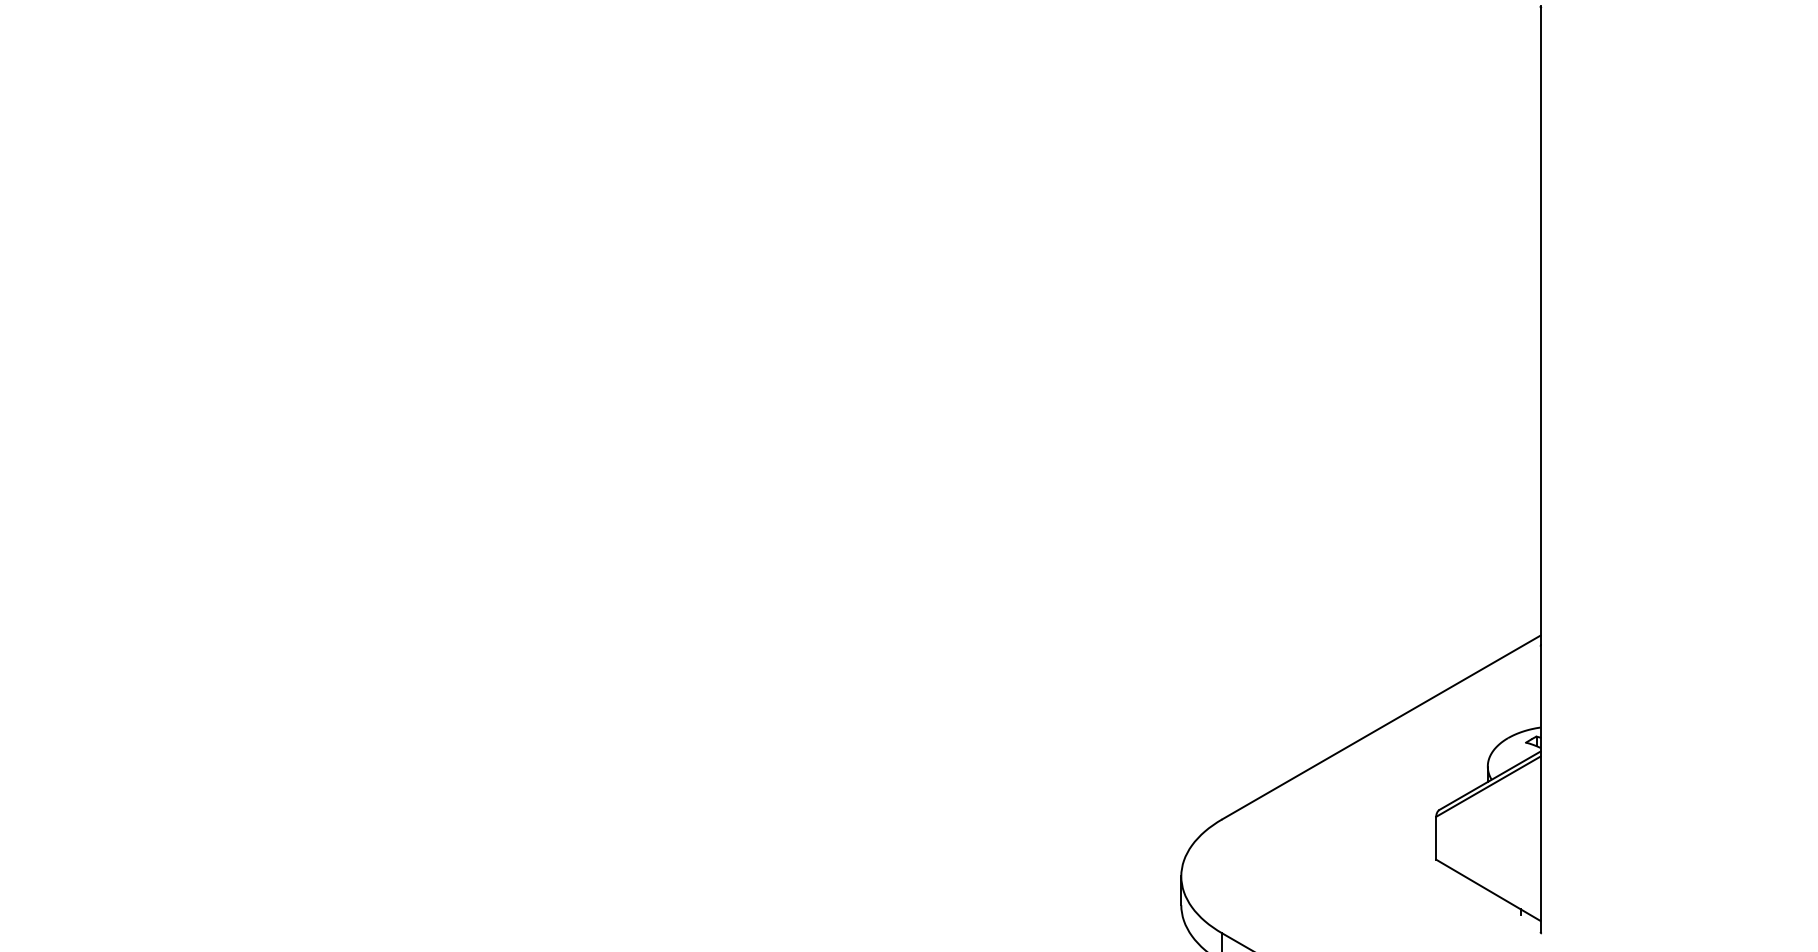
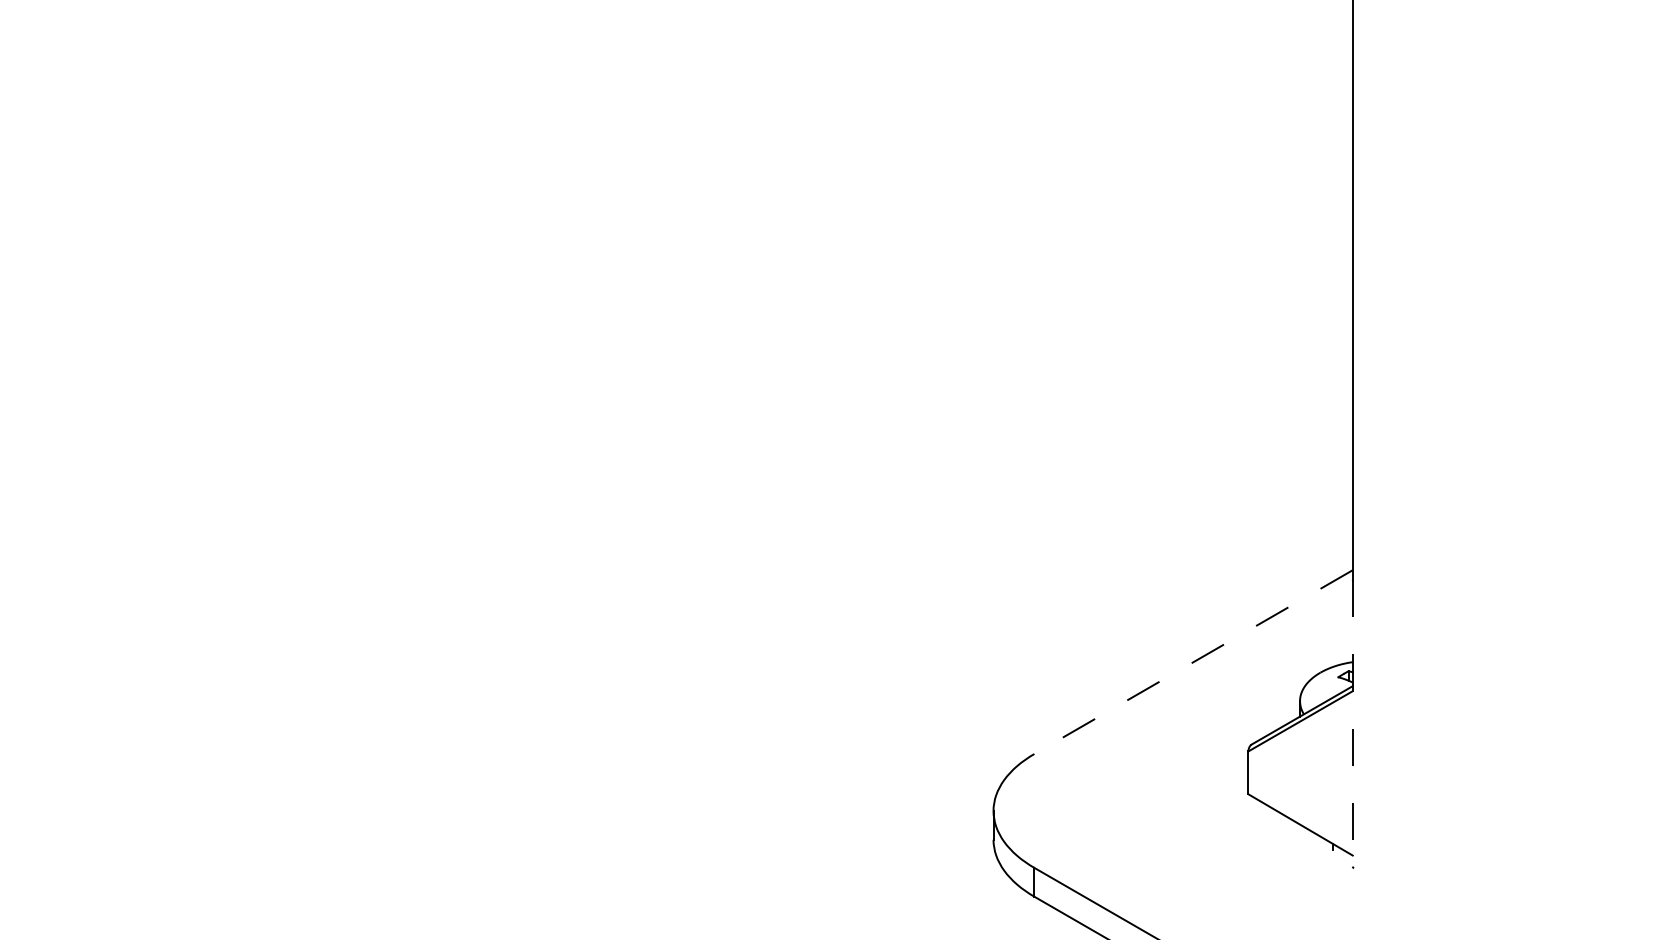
line: (1381, 727) -> (1193, 662), solid -> dashed
line: (1540, 789) -> (1352, 724), solid -> dashed

